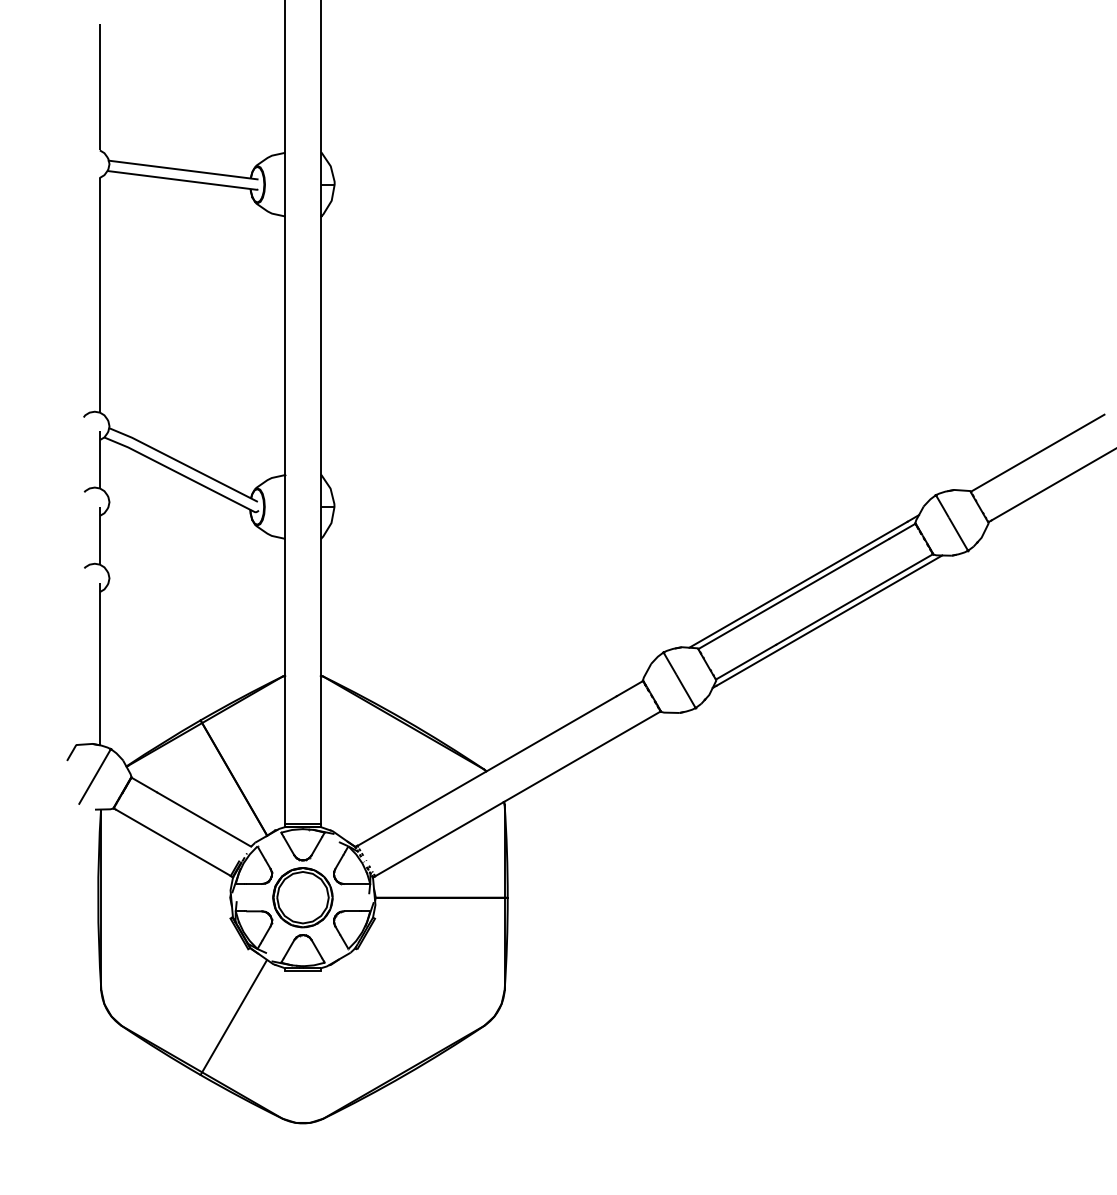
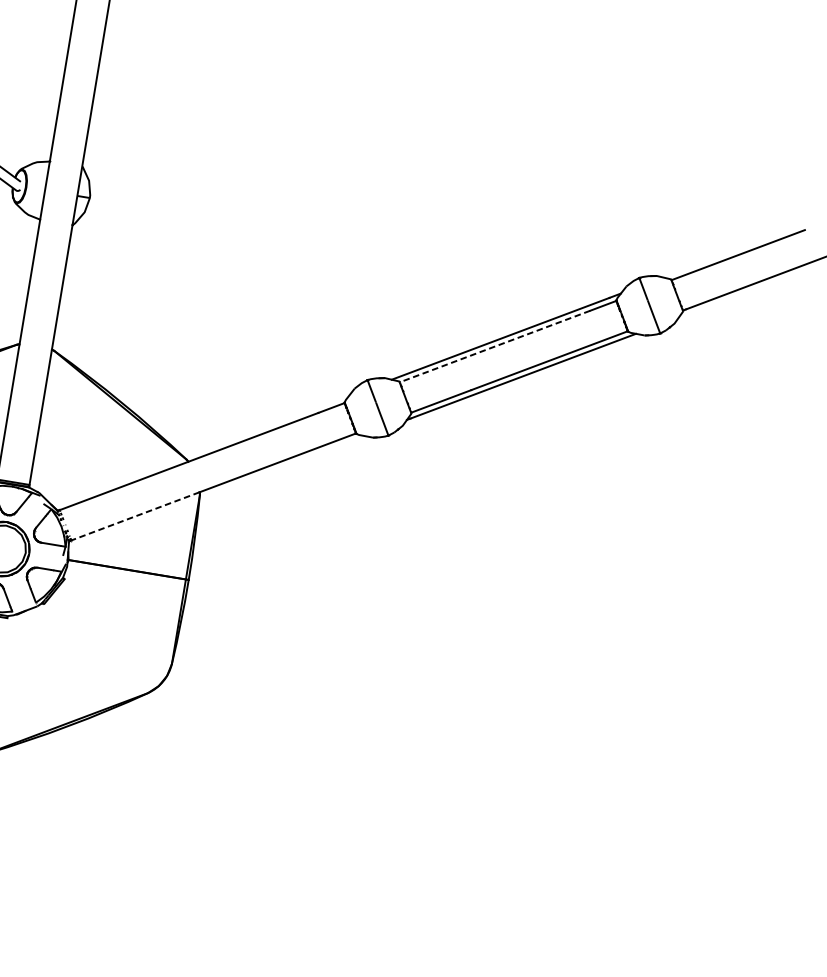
line: (793, 594) -> (494, 346), solid -> dashed
line: (438, 839) -> (134, 516), solid -> dashed

